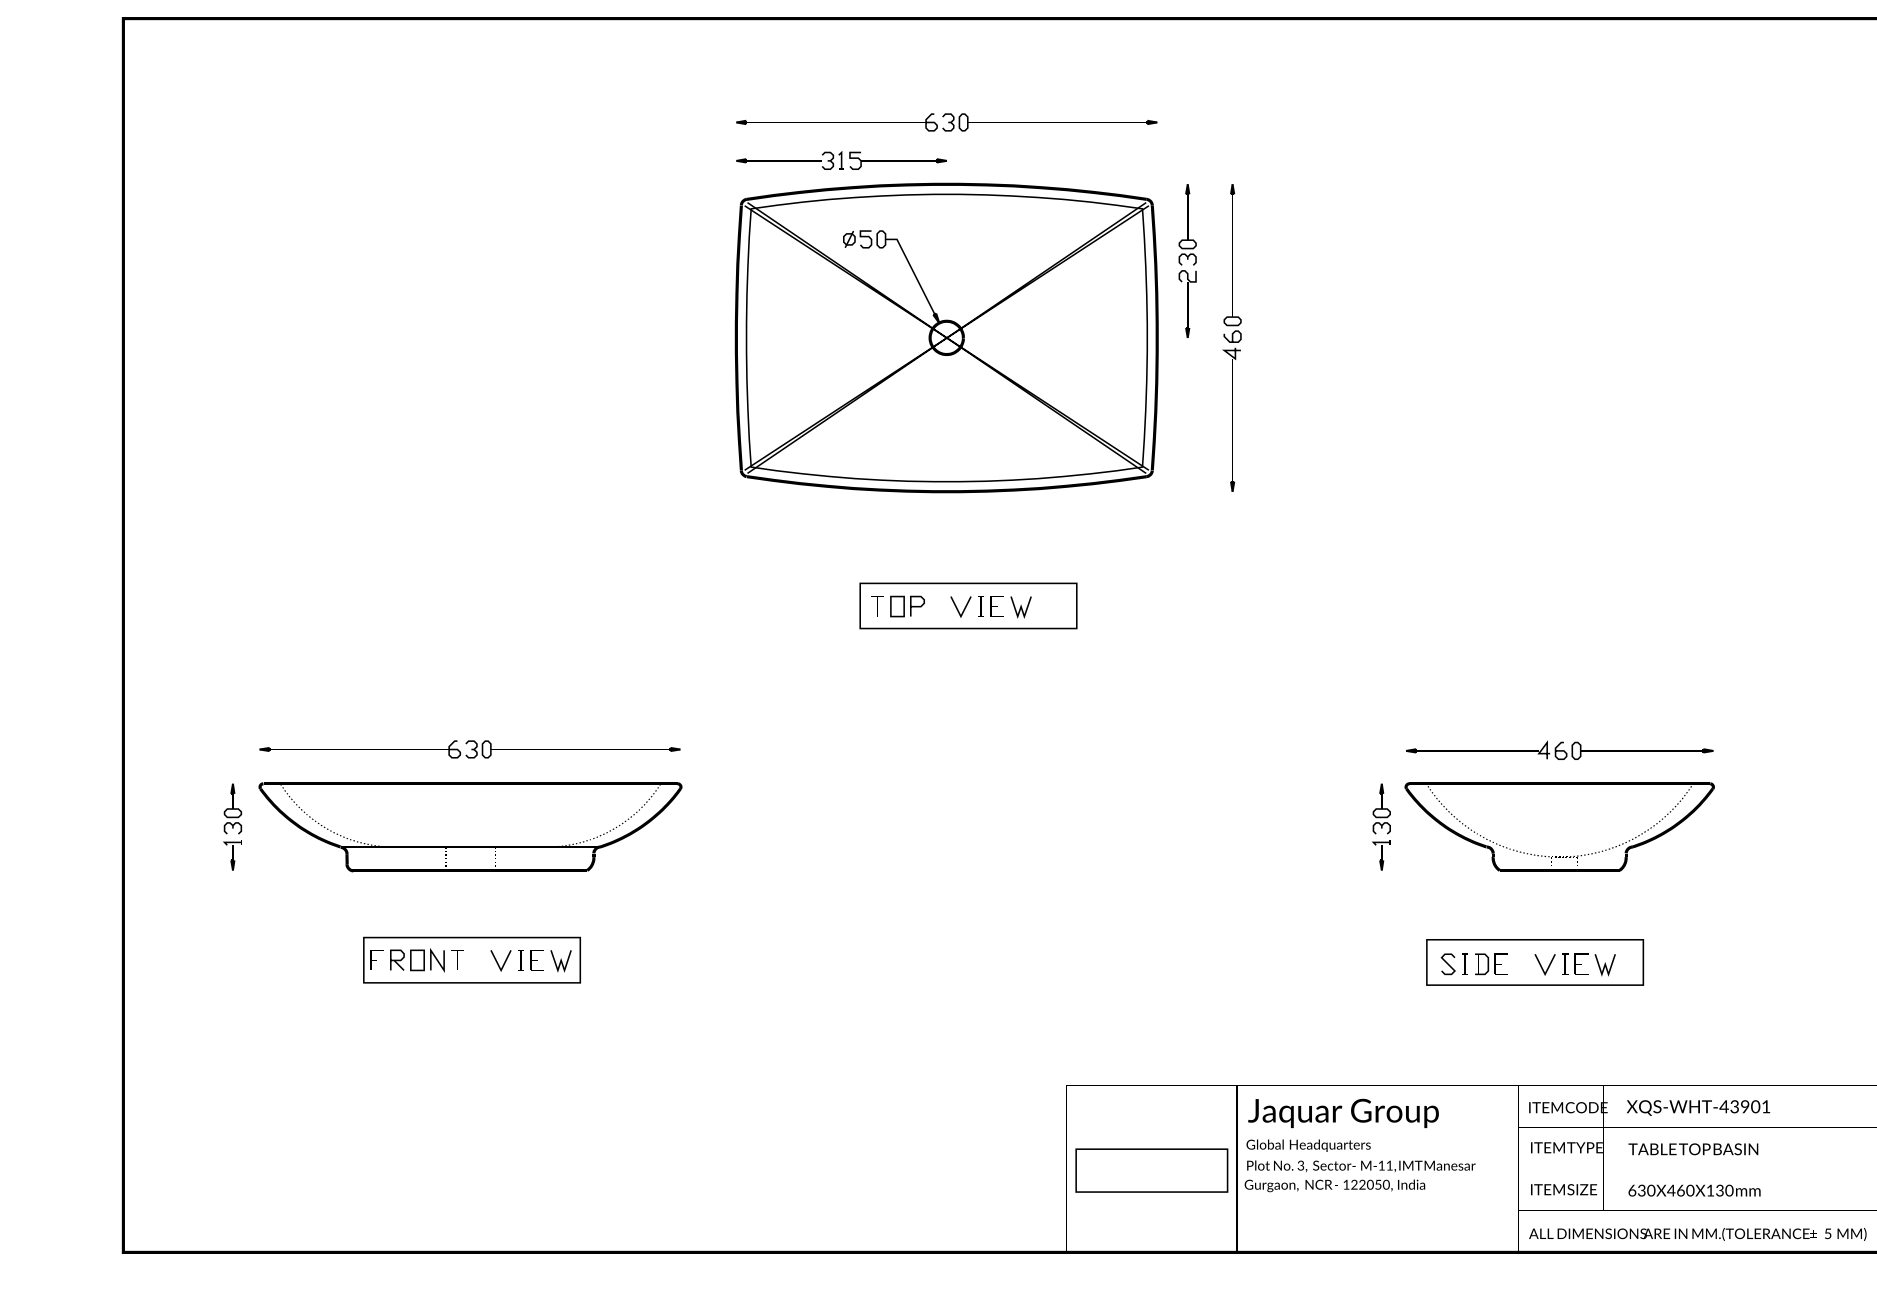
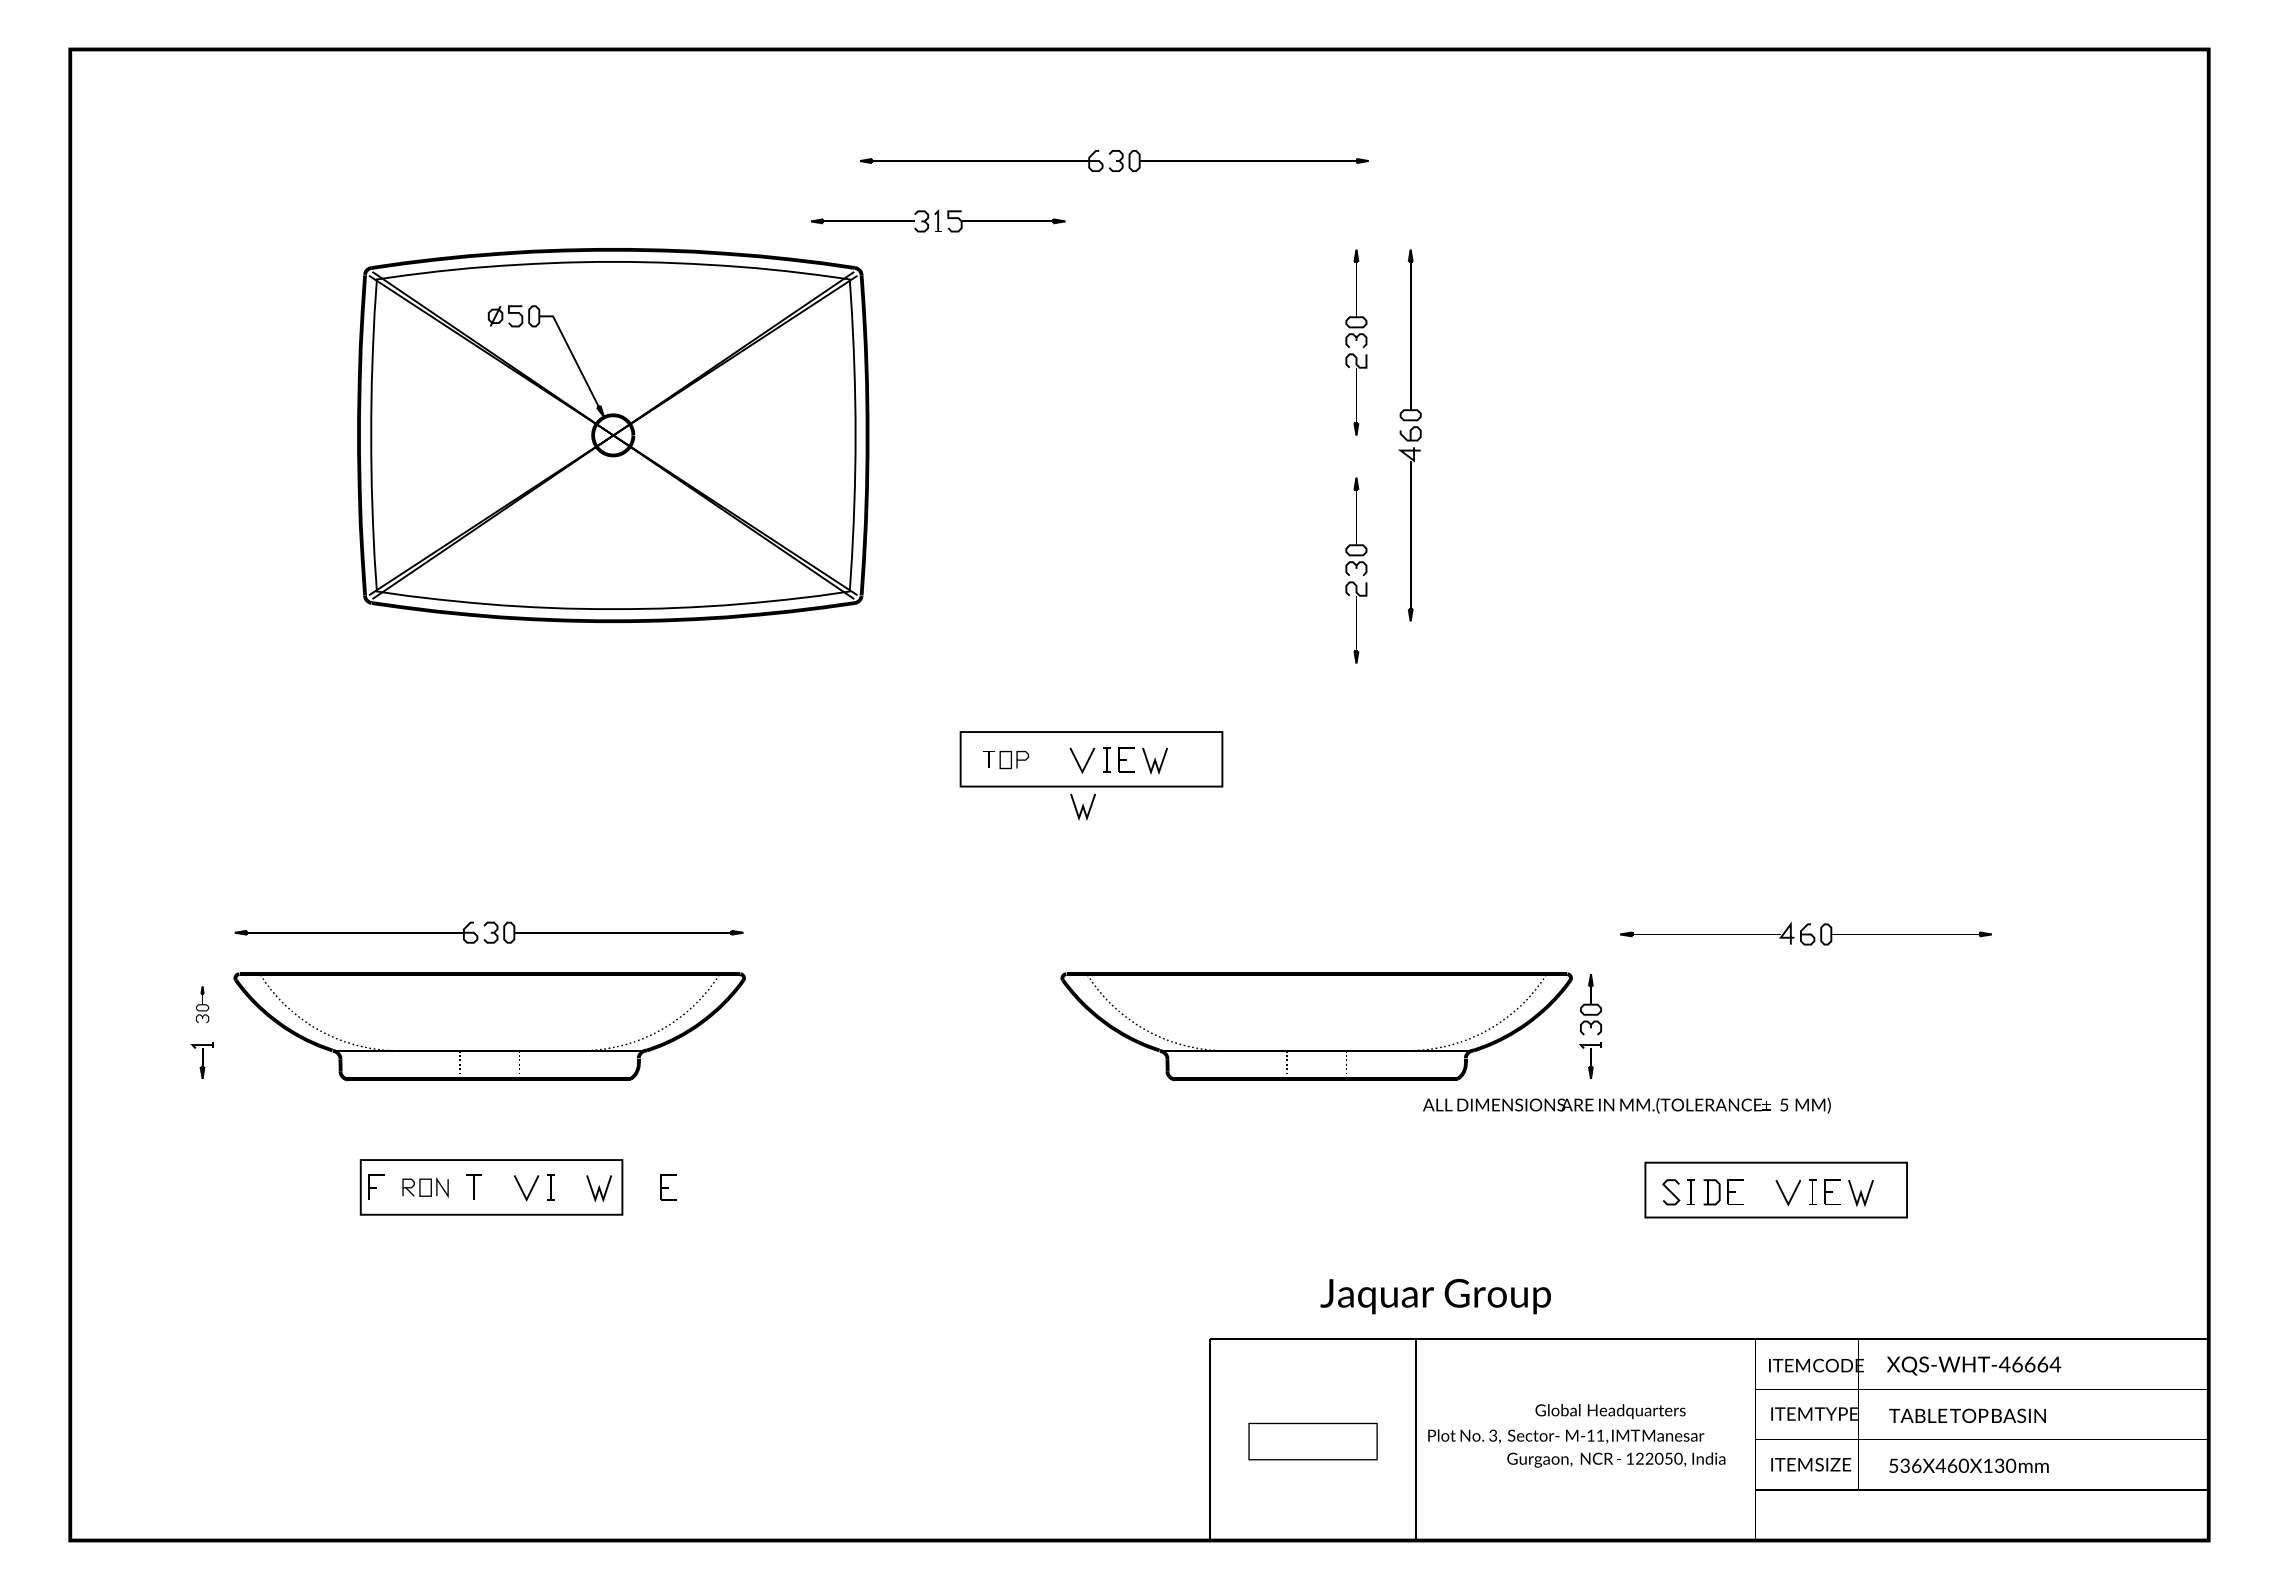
part: (946, 122) -> (1114, 160), moved
part: (946, 338) -> (613, 435), moved
part: (1187, 449) -> (1356, 570), added
part: (897, 606) -> (1005, 759), size x0.7
line: (961, 645) -> (1082, 806), added
part: (232, 808) -> (202, 1004), size x0.6
part: (1154, 827) -> (1316, 1026), added
part: (1559, 827) -> (1805, 1026), removed
part: (417, 960) -> (425, 1187), size x0.7
part: (537, 960) -> (668, 1187), moved
text: (1750, 1106) -> (2036, 1364), XQS-WHT-43901 -> XQS-WHT-46664
text: (1343, 1113) -> (1435, 1296), moved
text: (1308, 1145) -> (1610, 1411), moved
part: (1151, 1170) -> (1312, 1441), size x0.7
text: (1335, 1185) -> (1616, 1459), moved
text: (1642, 1190) -> (1905, 1465), 630X460X130 -> 536X460X130
text: (1697, 1234) -> (1626, 1105), moved

